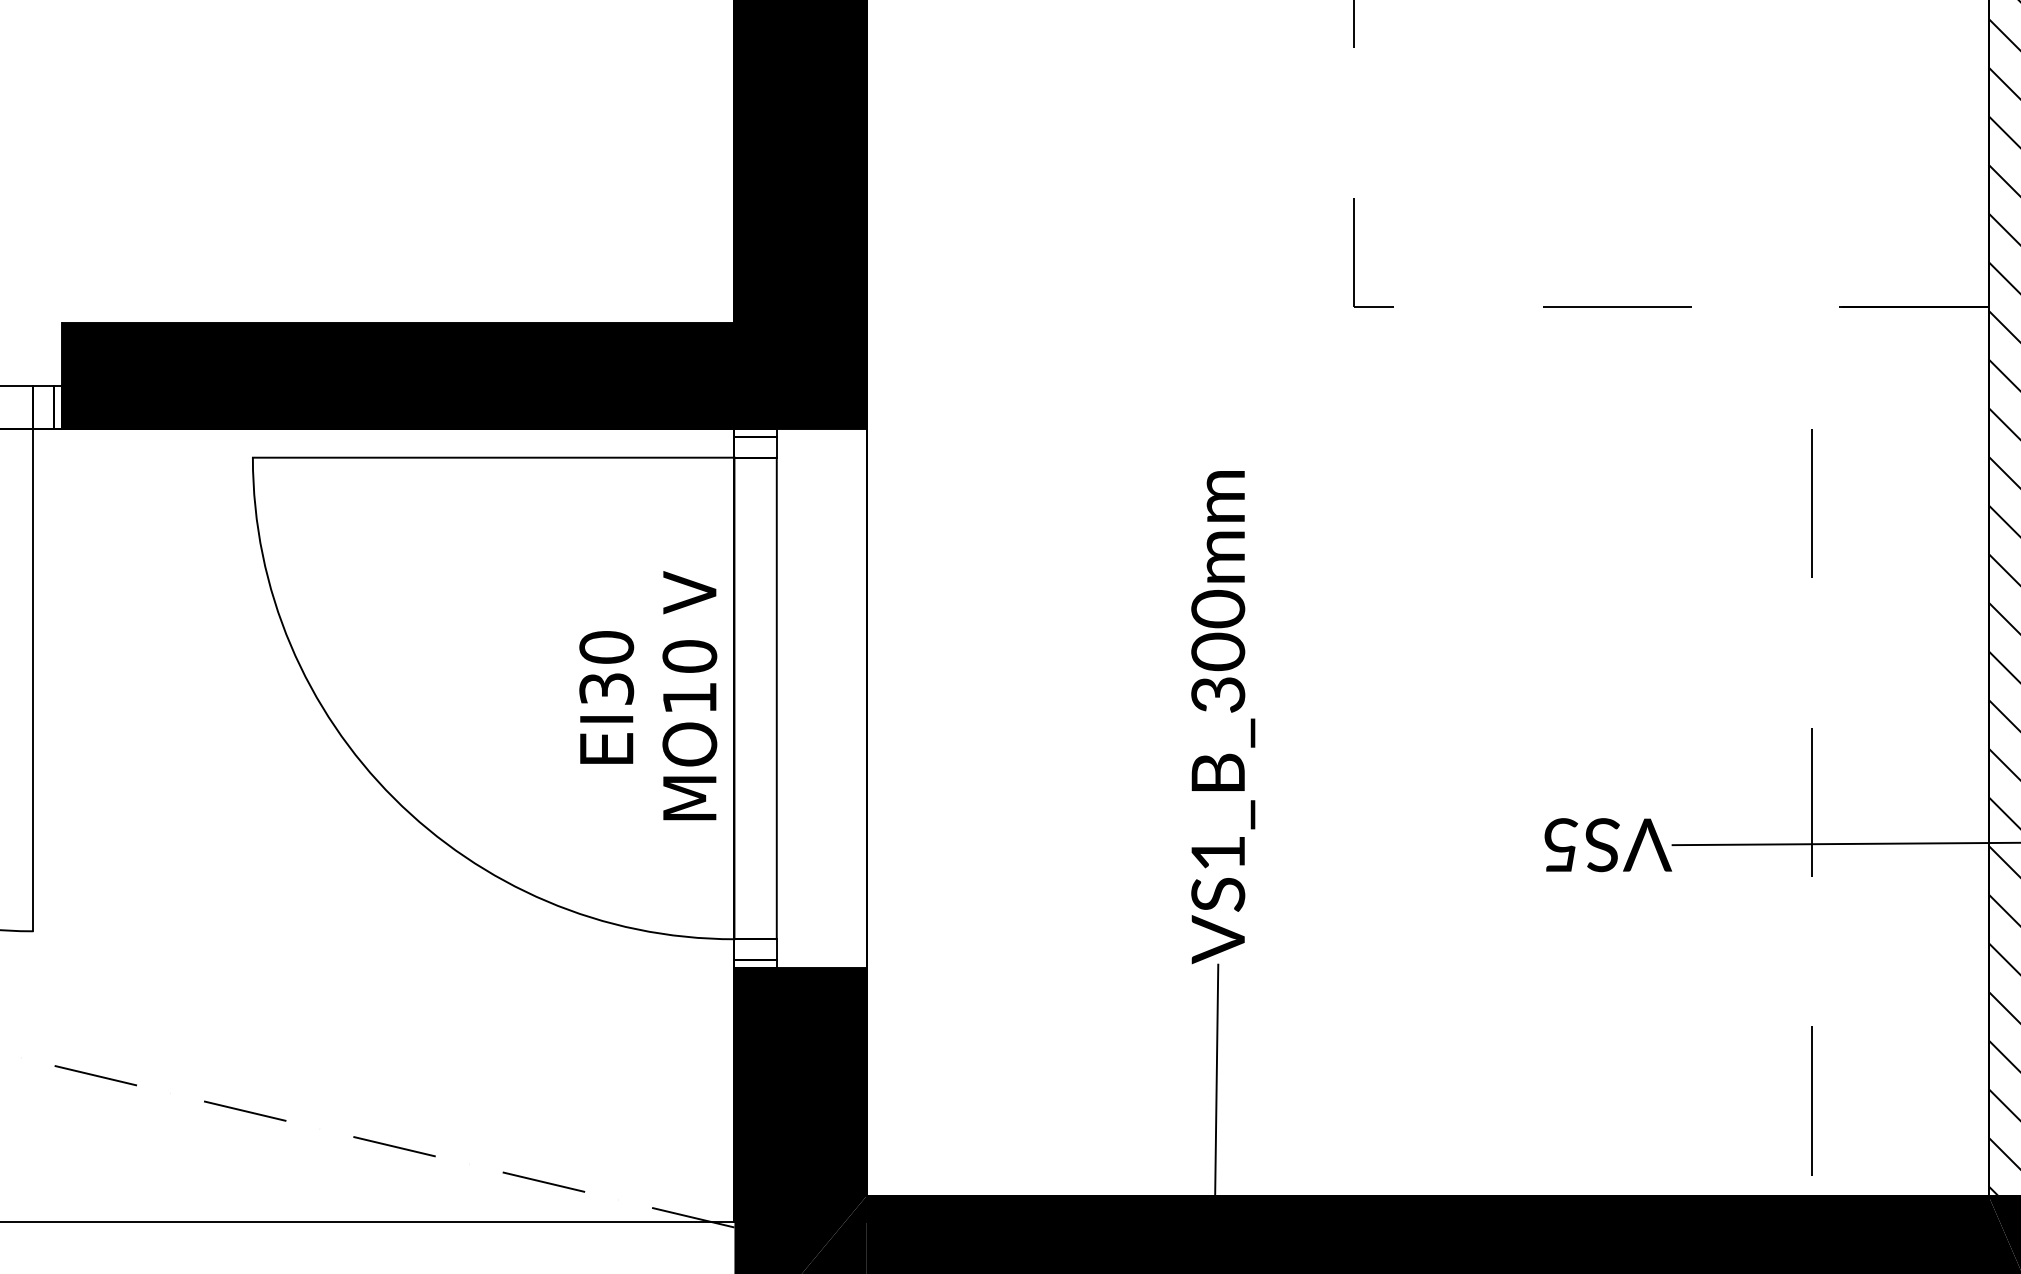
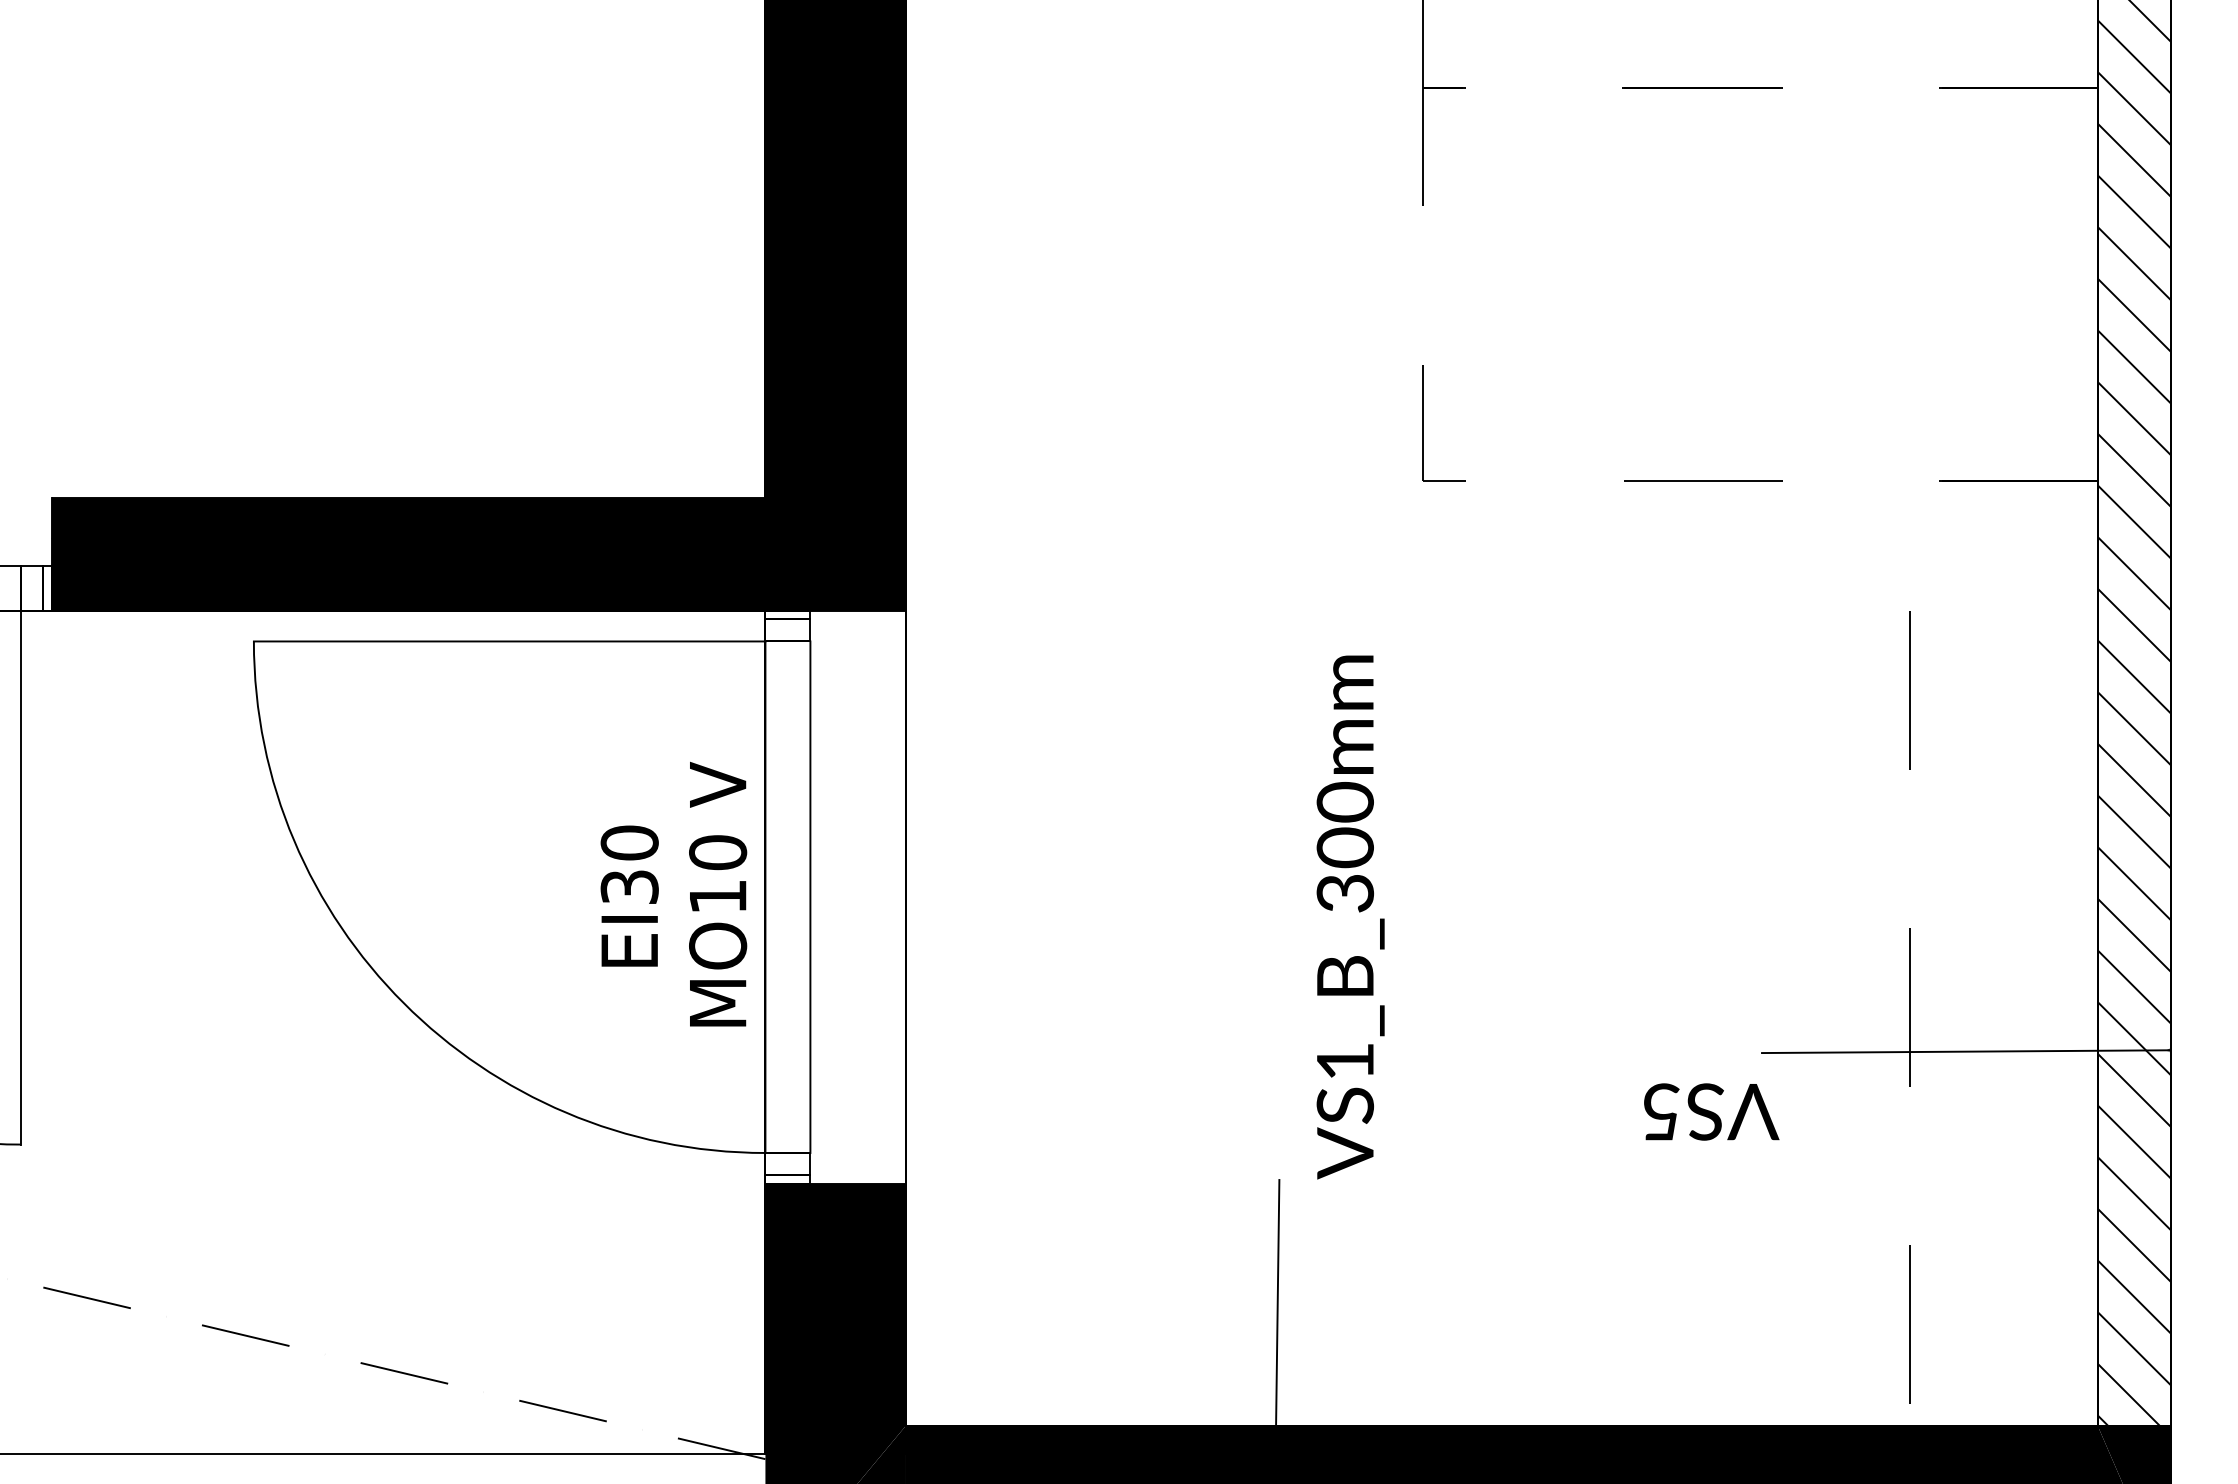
text: (1223, 717) -> (1350, 917), moved
text: (1608, 844) -> (1711, 1111), moved

